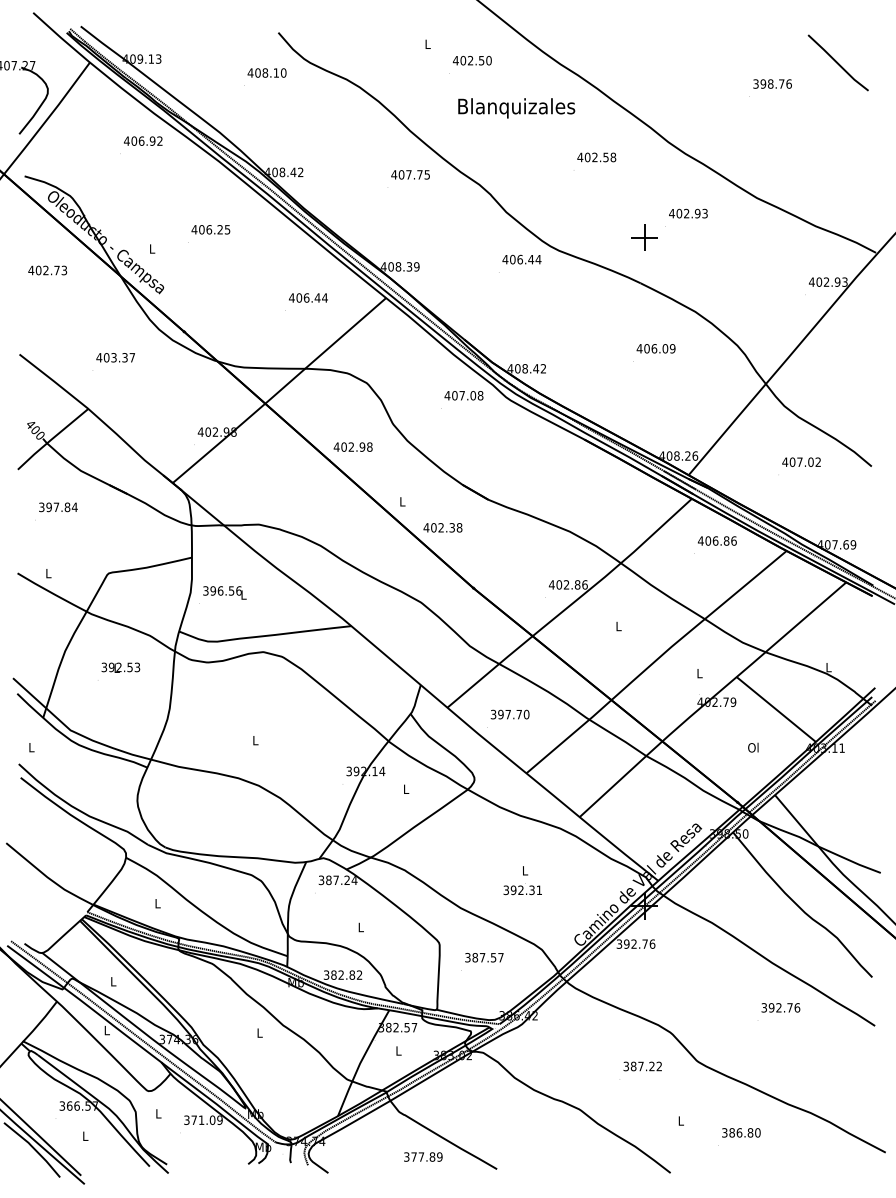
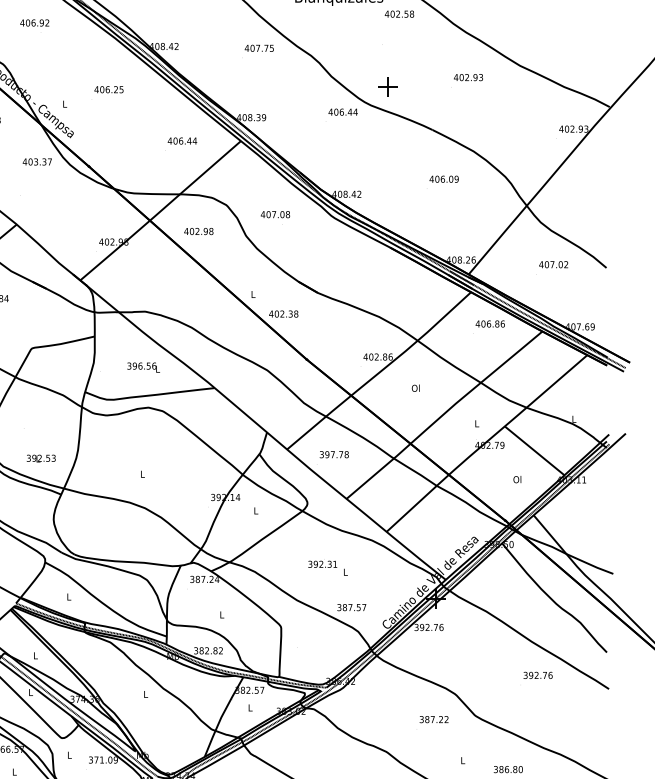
text: (143, 140) -> (34, 22), moved
text: (596, 157) -> (399, 14), moved
part: (644, 237) -> (388, 87), moved
text: (115, 357) -> (37, 161), moved
text: (463, 395) -> (275, 214), moved
text: (352, 446) -> (198, 231), moved
text: (224, 592) -> (143, 367), moved
text: (618, 626) -> (415, 388), L -> Ol
text: (120, 667) -> (40, 458), moved
text: (526, 714) -> (346, 454), 397.70 -> 397.78
text: (522, 889) -> (322, 563), moved
text: (484, 957) -> (351, 607), moved

